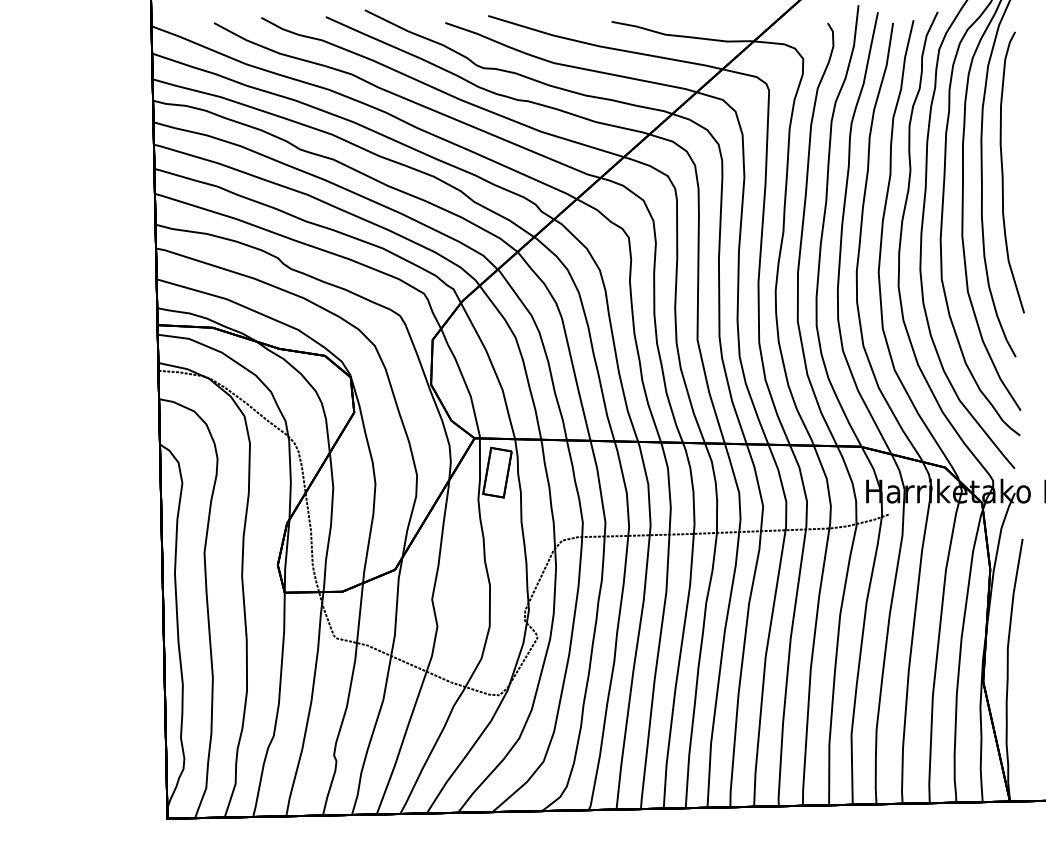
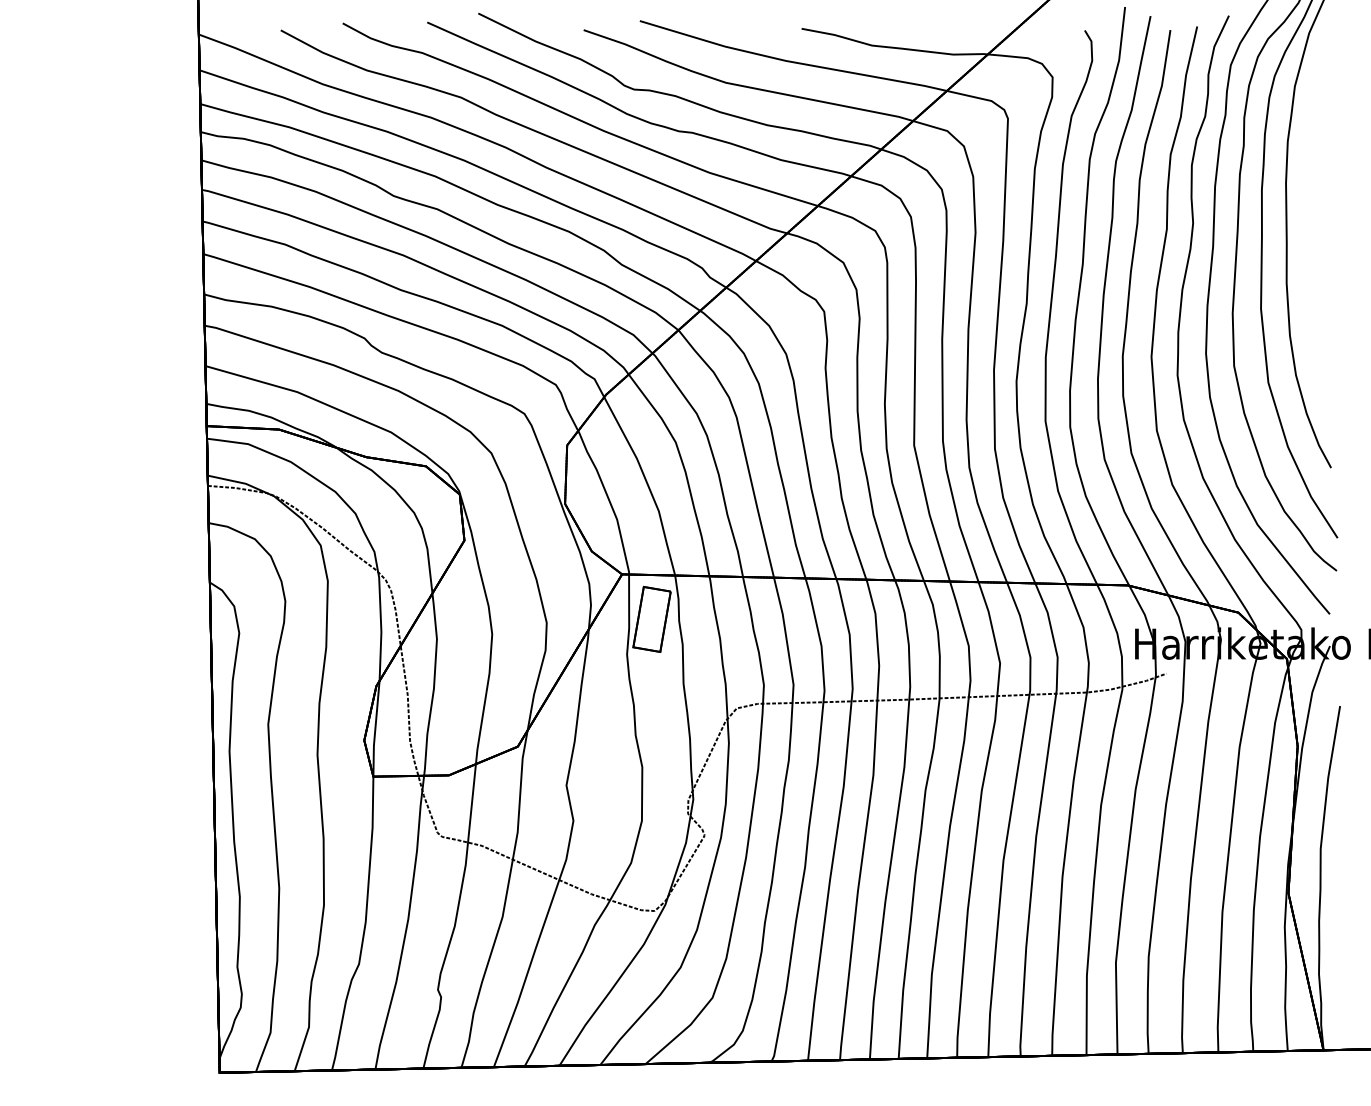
part: (1003, 172) -> (1314, 225), removed

